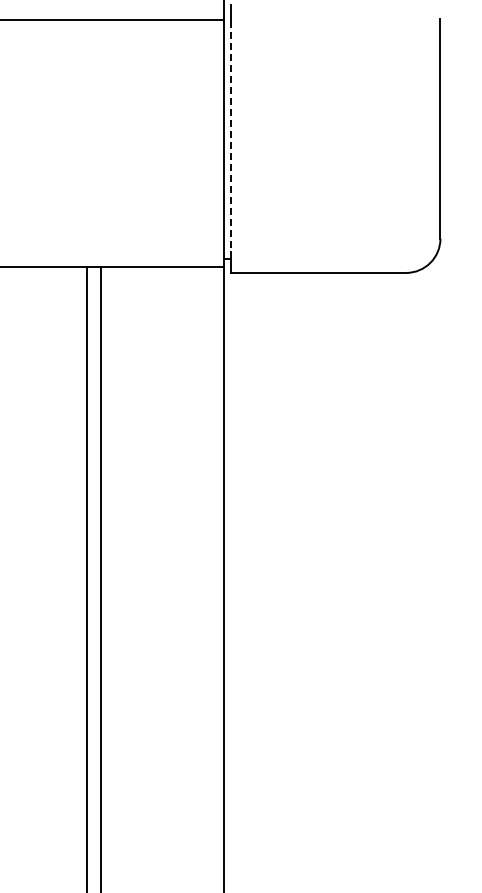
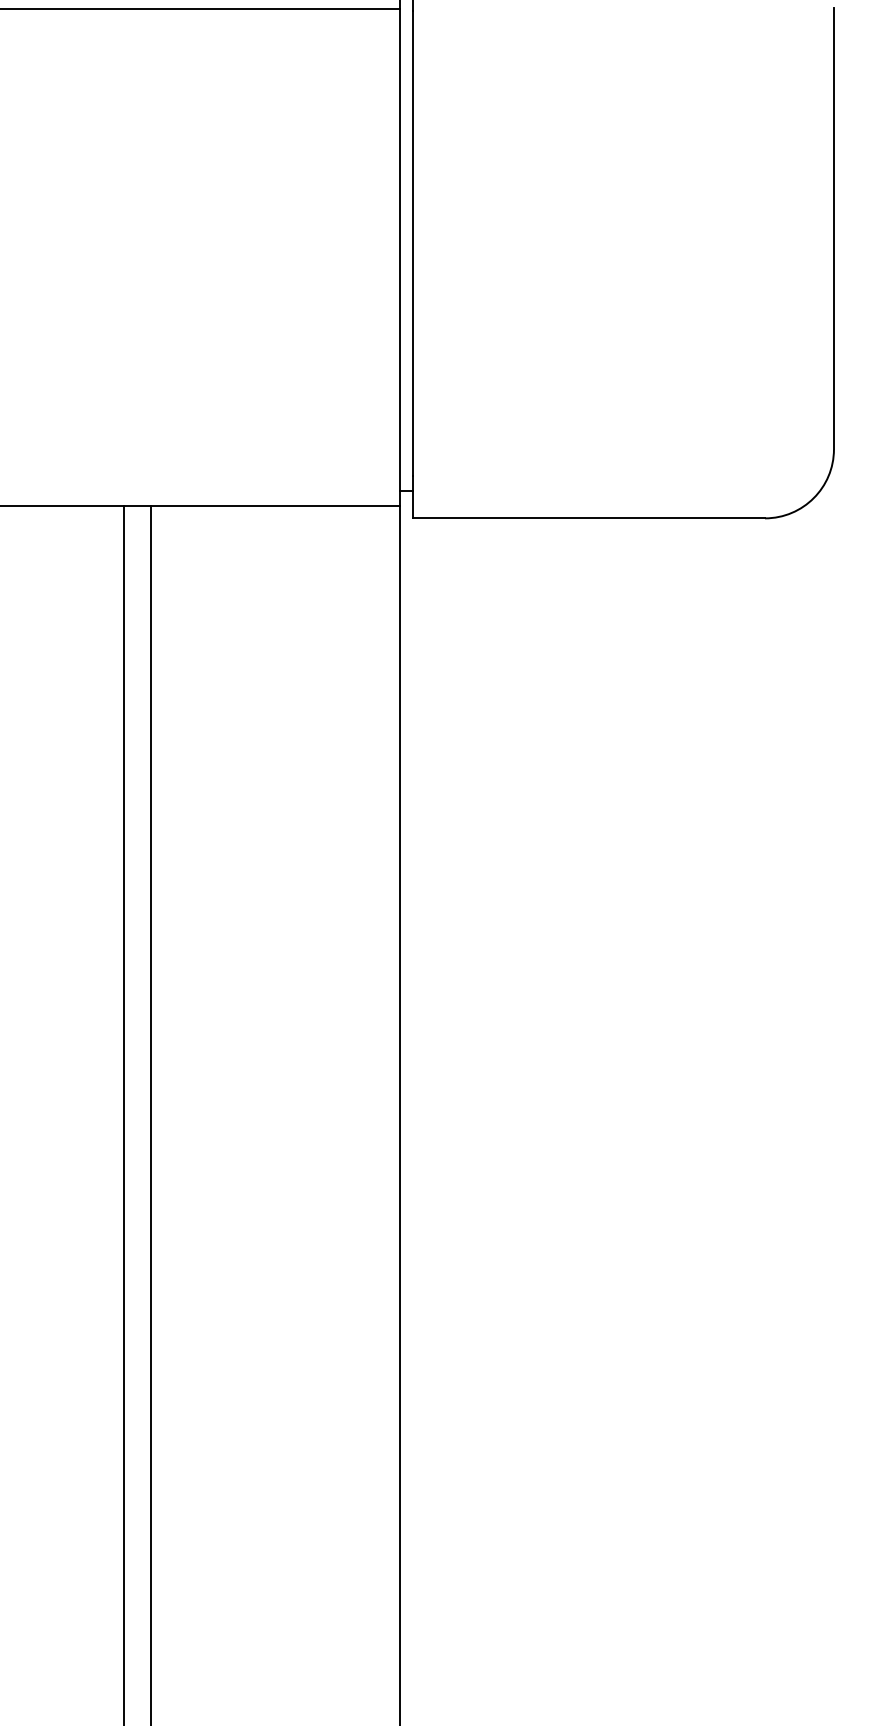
line: (231, 136) -> (413, 244), dashed -> solid

